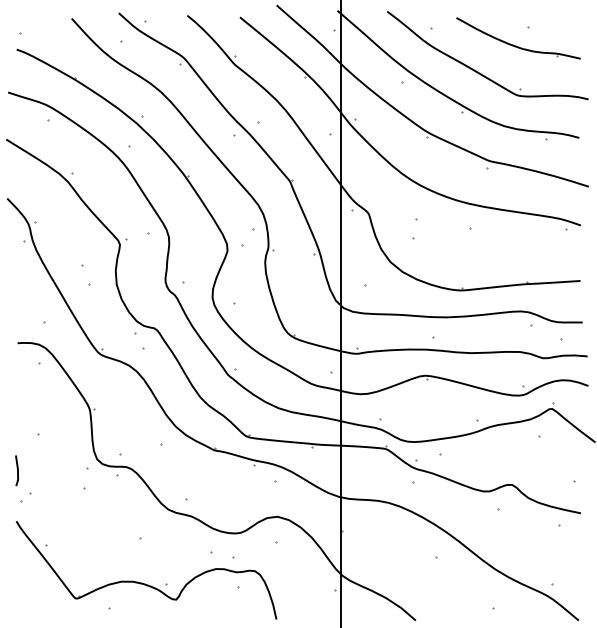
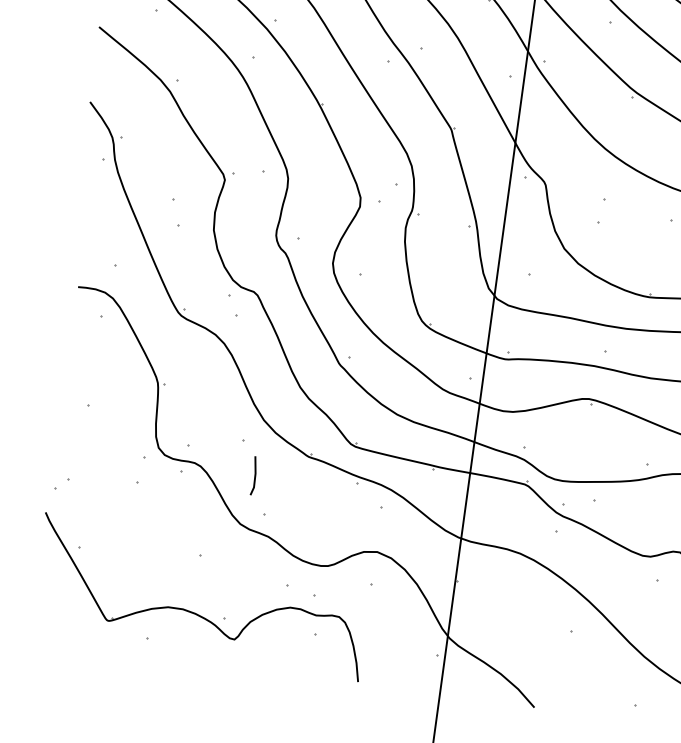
line: (17, 470) -> (254, 475), moved

